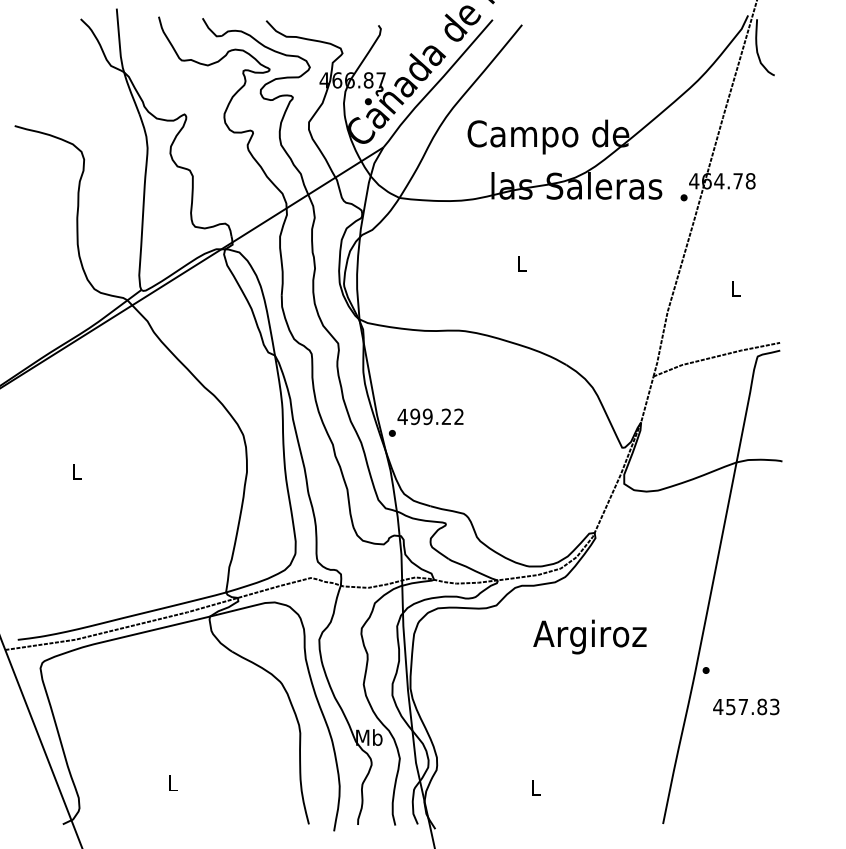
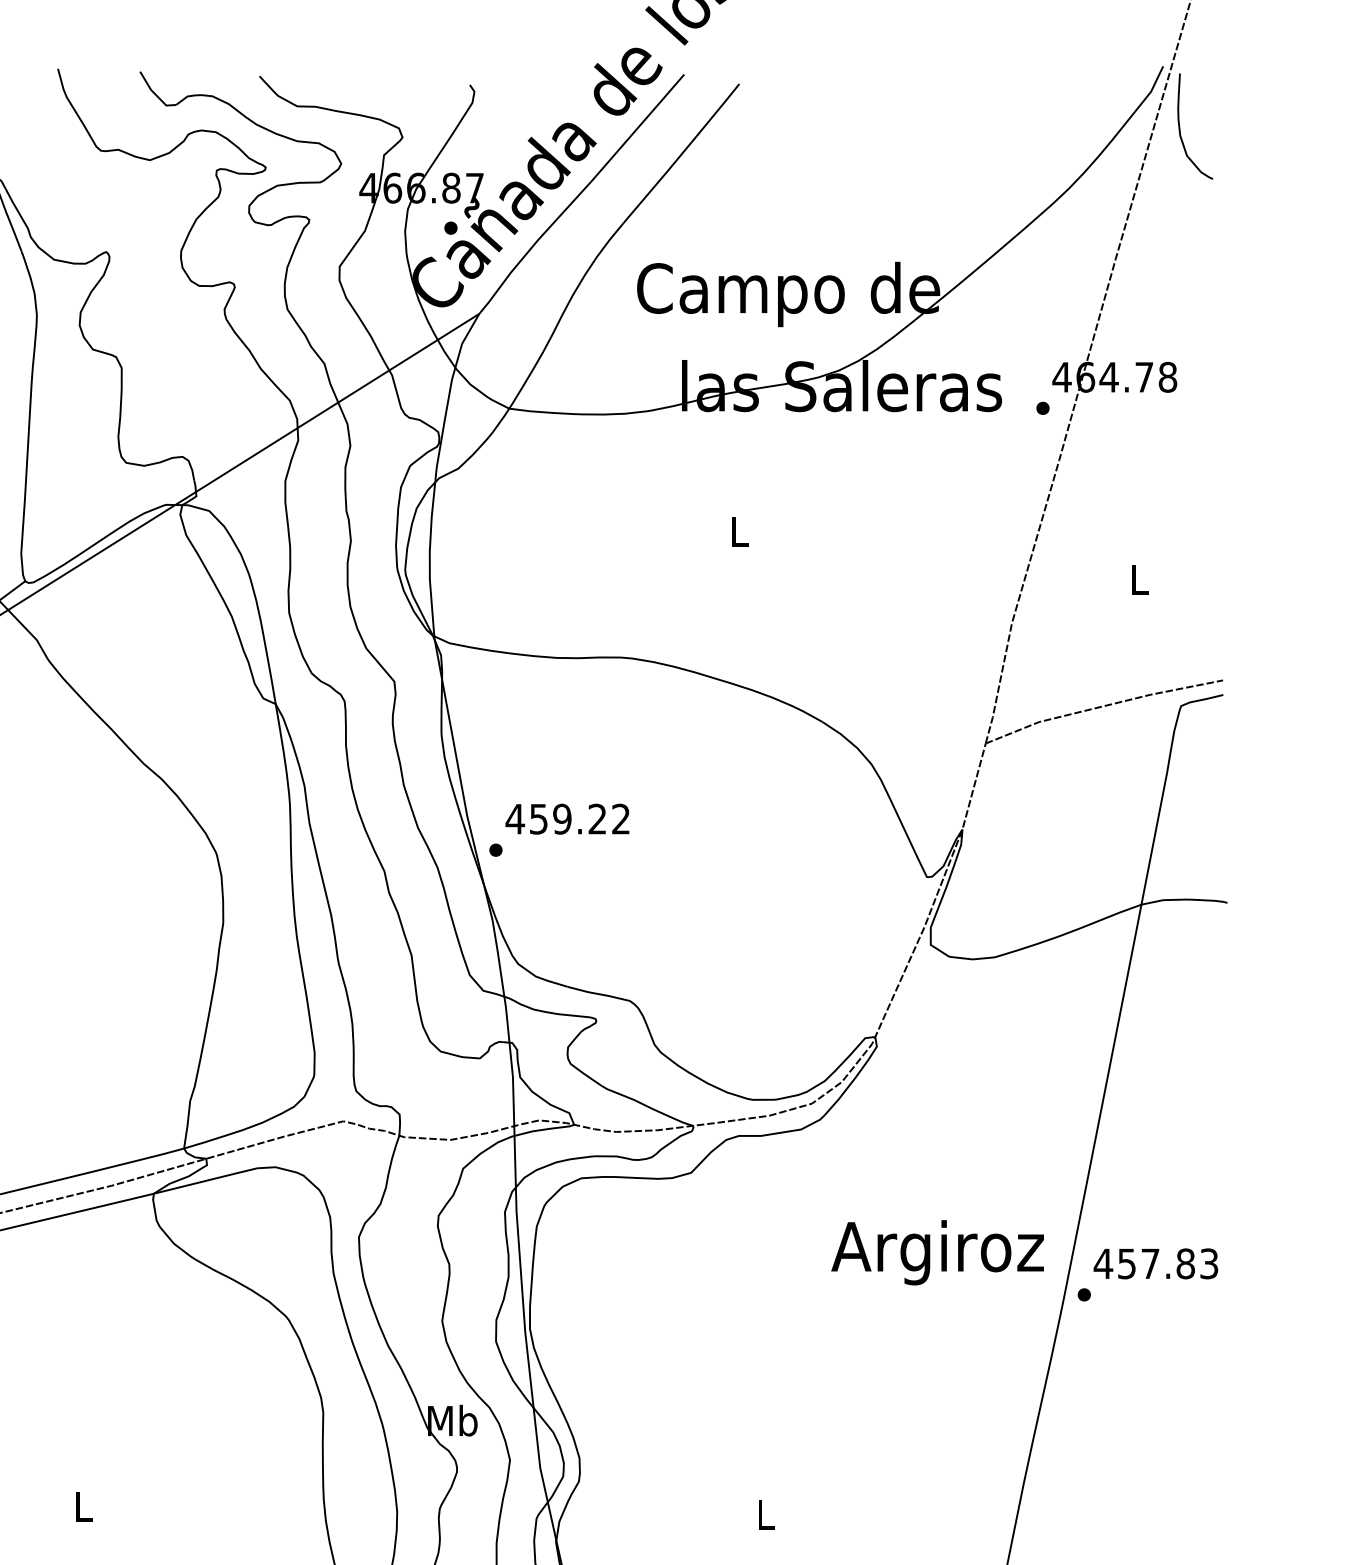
text: (415, 416) -> (539, 818), 499.22 -> 459.22
text: (589, 636) -> (936, 1251), moved
text: (746, 706) -> (1156, 1262), moved

